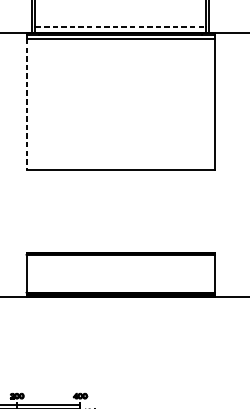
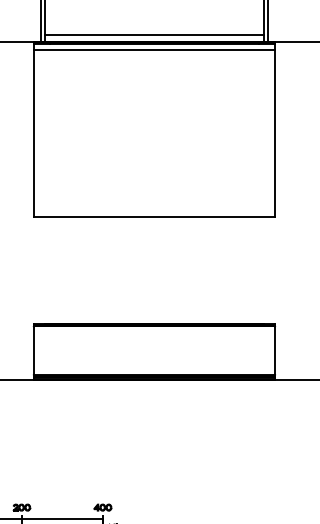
line: (120, 26) -> (154, 34), dashed -> solid
line: (26, 104) -> (33, 133), dashed -> solid

